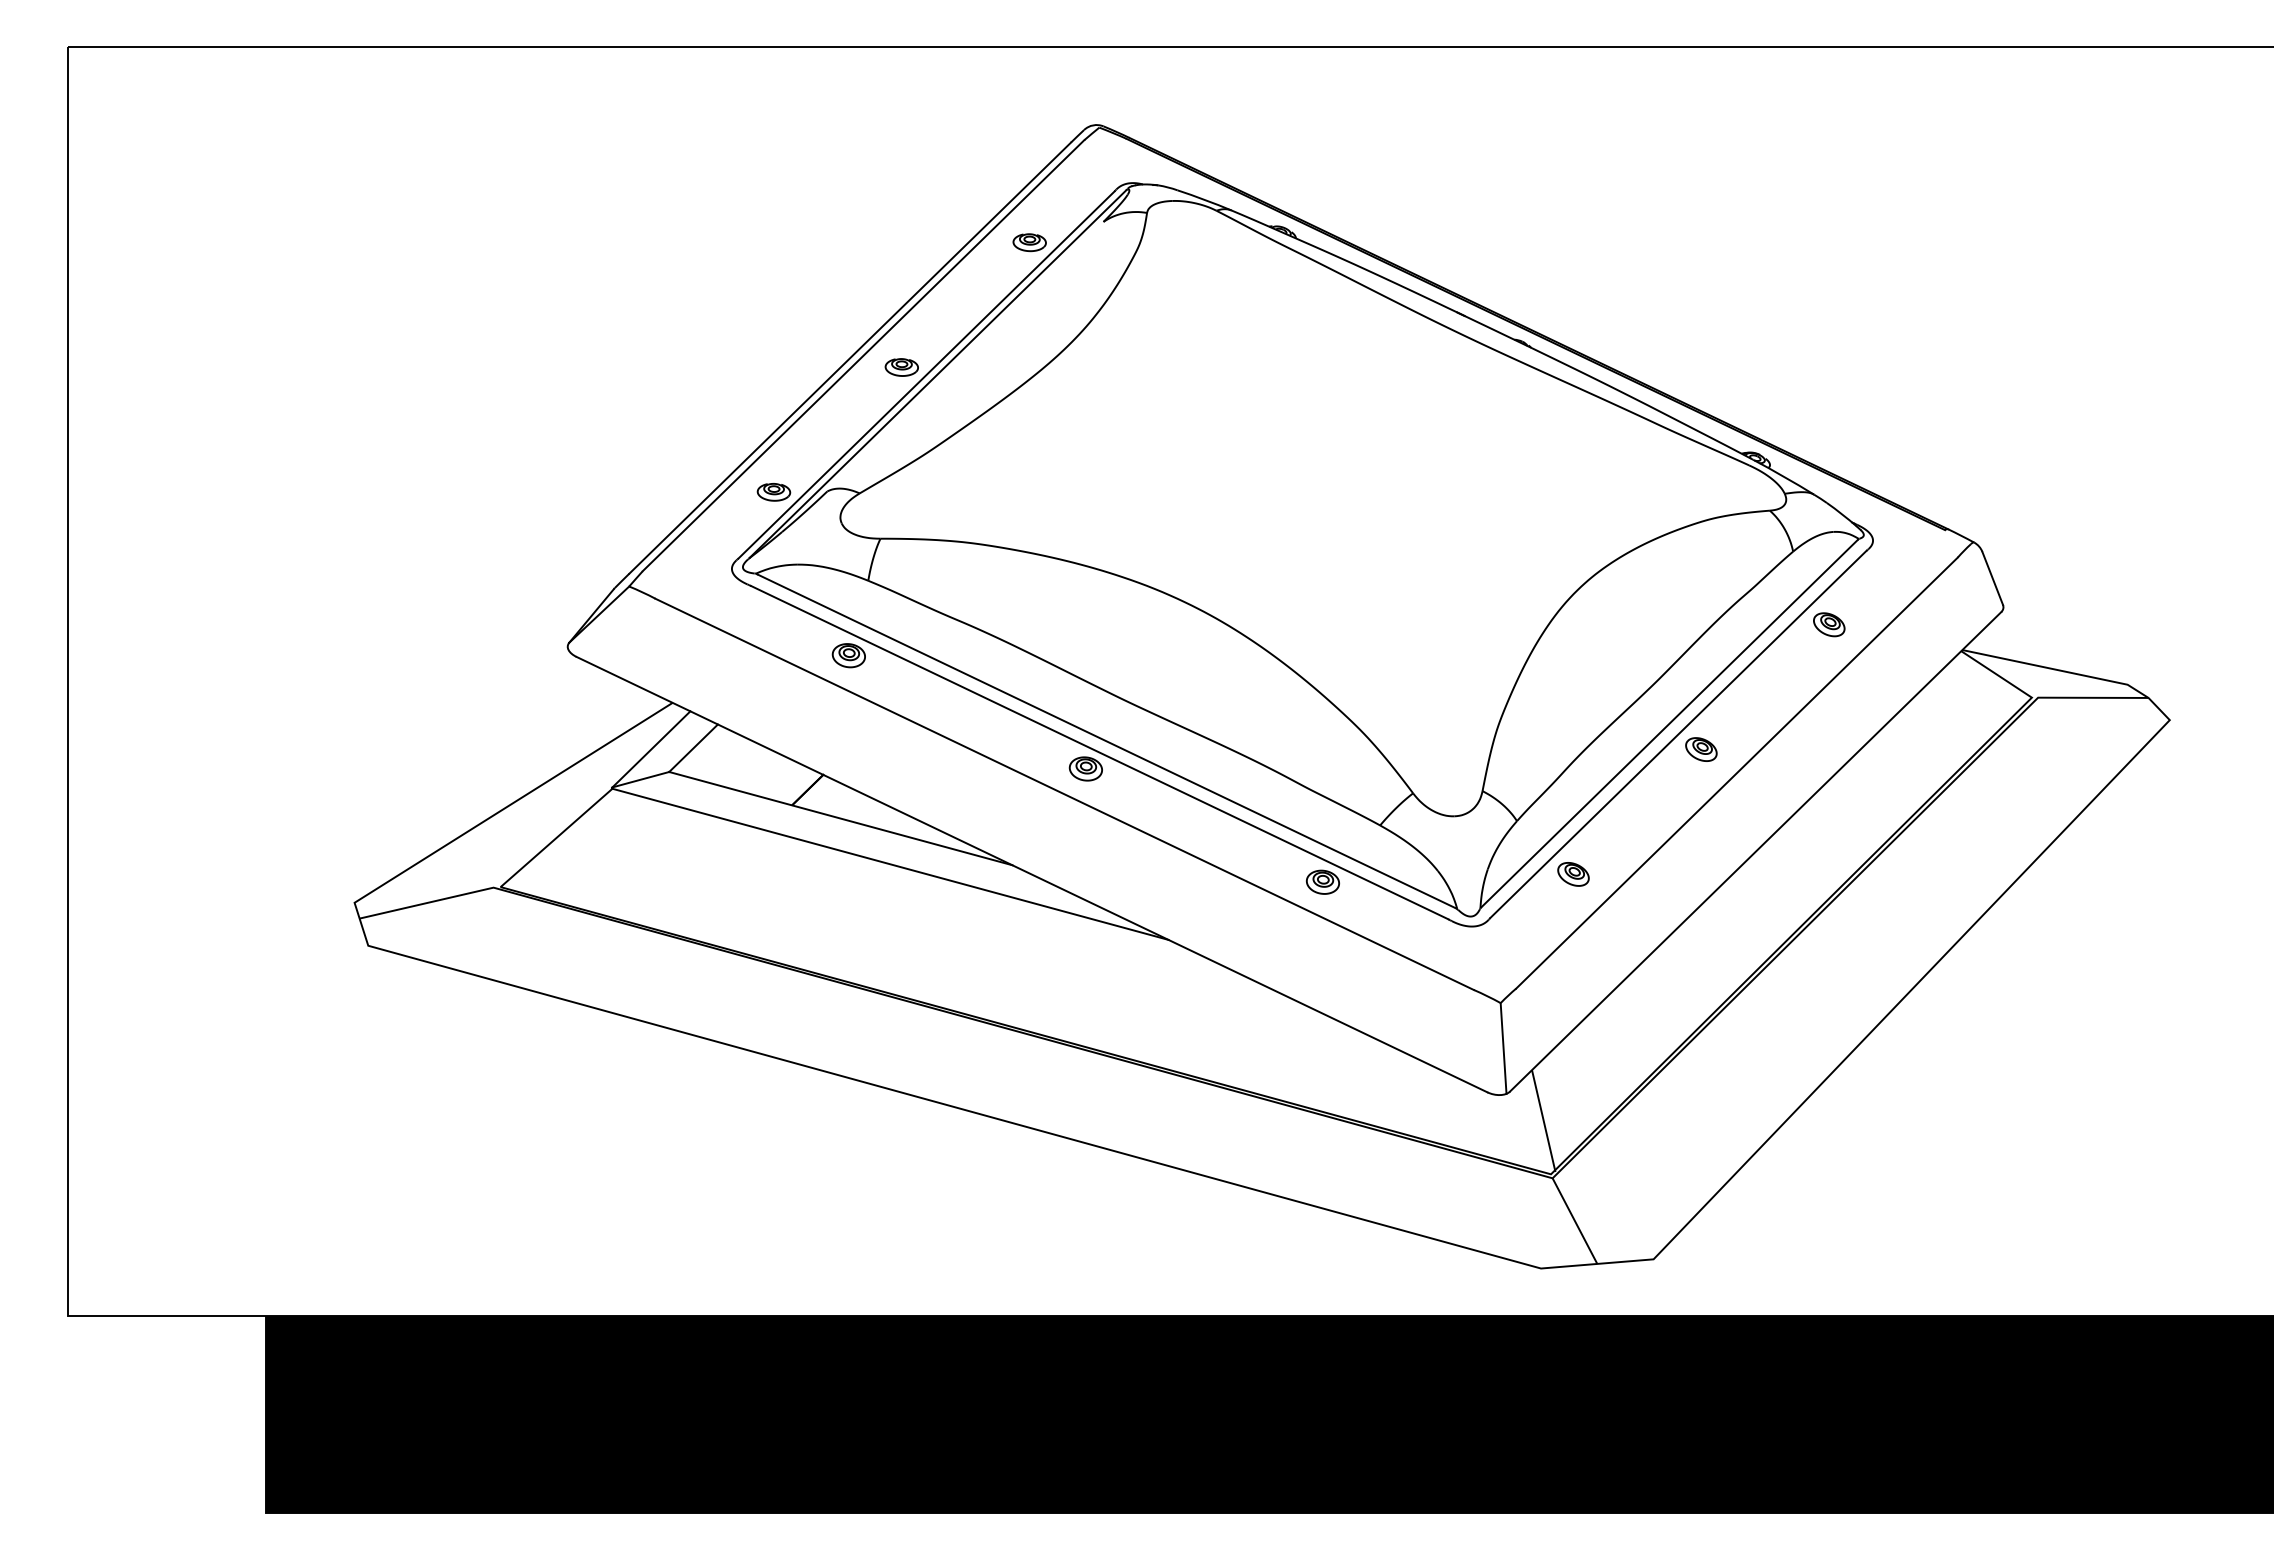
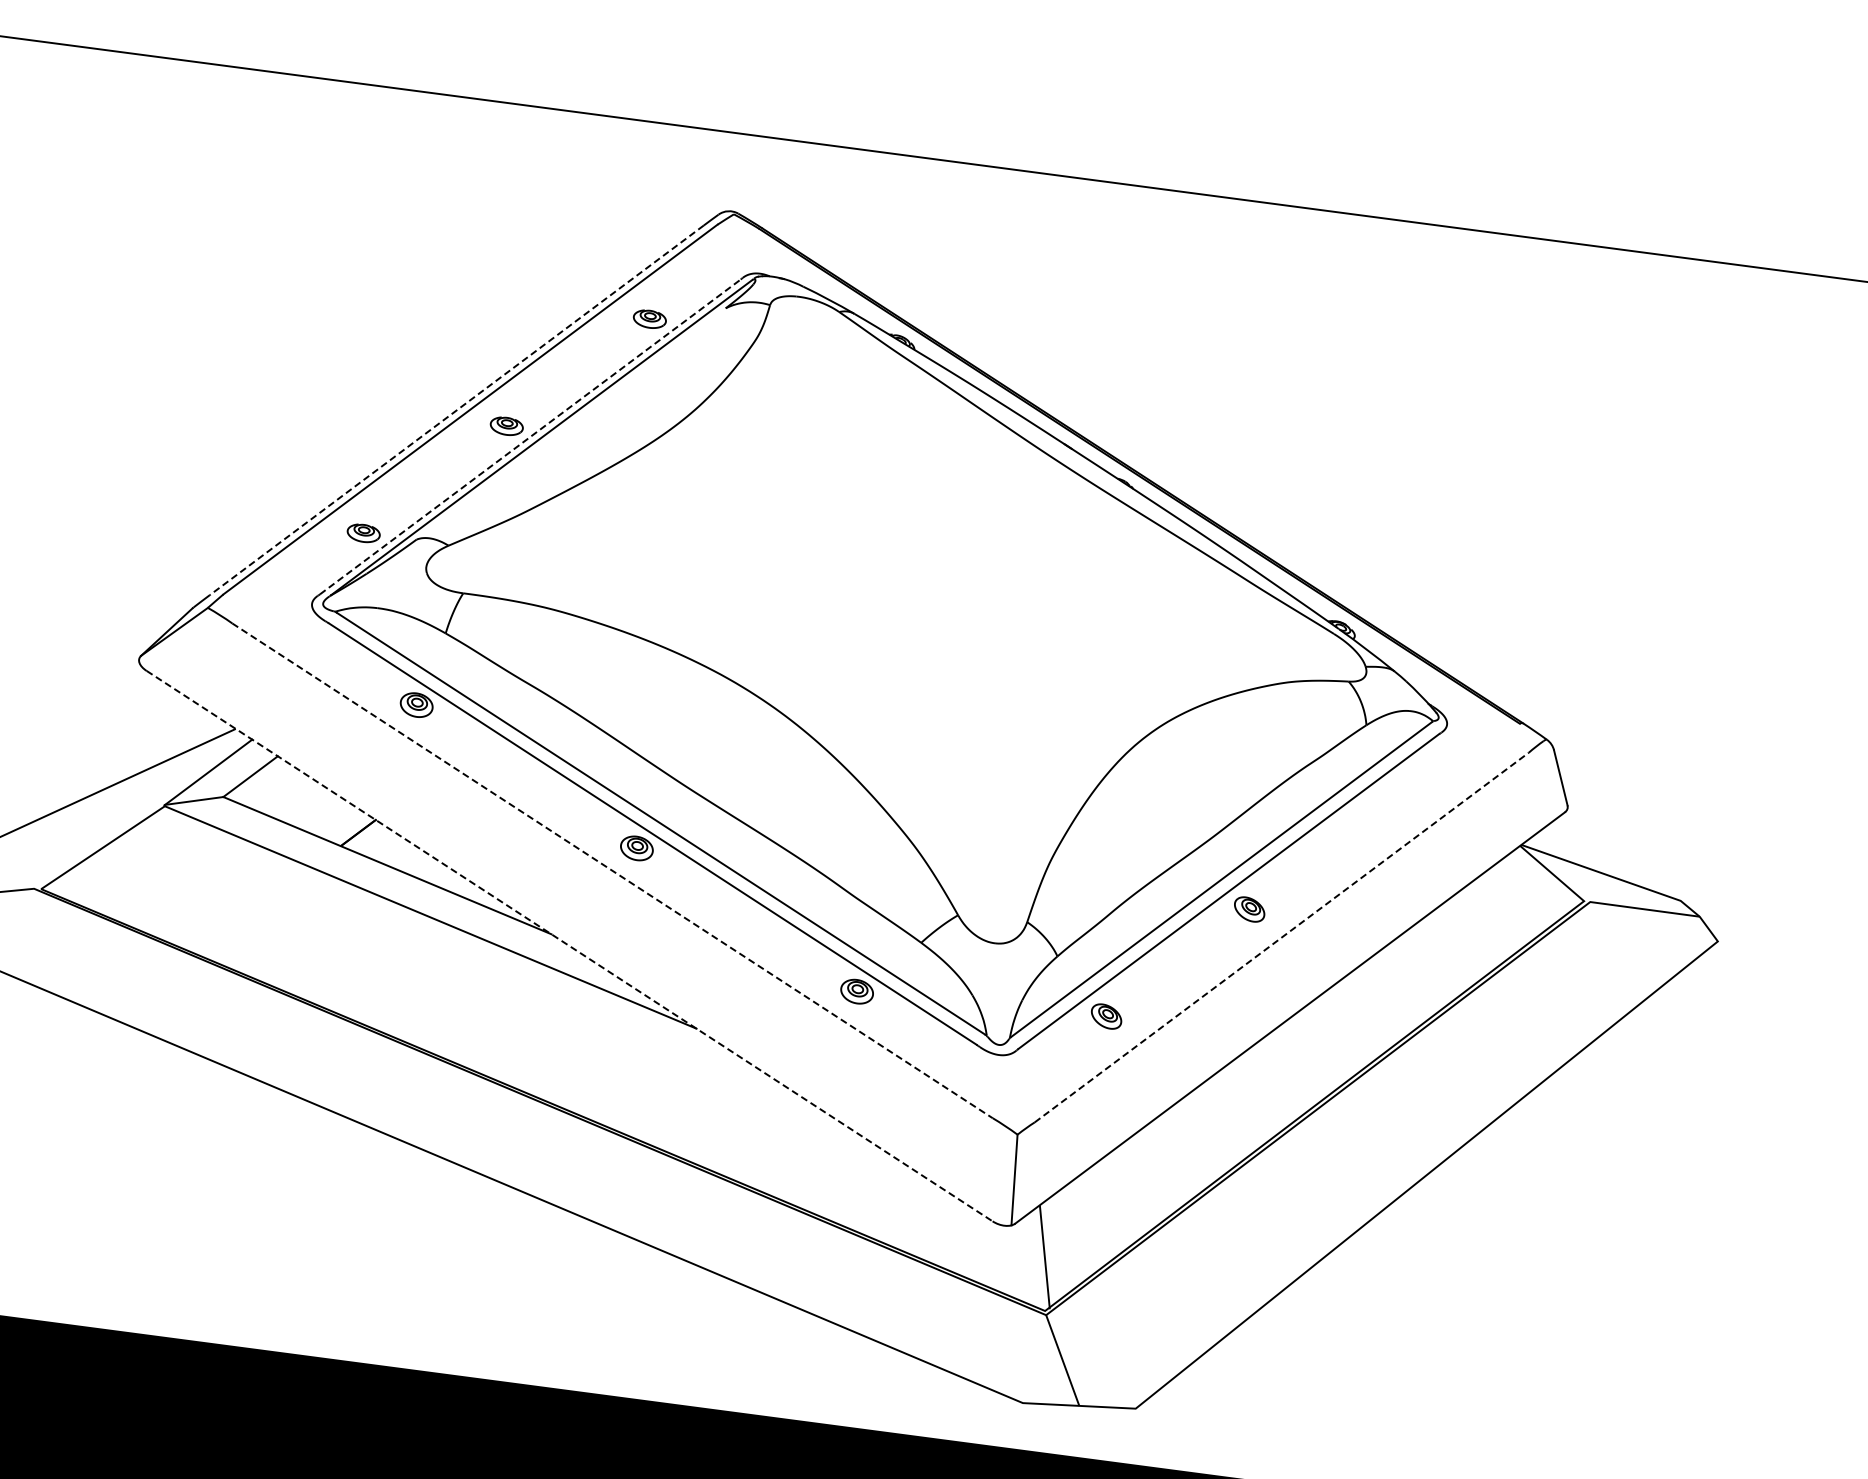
line: (850, 358) -> (457, 410), solid -> dashed
line: (926, 374) -> (530, 436), solid -> dashed
part: (1829, 624) -> (1392, 802), removed
line: (1736, 773) -> (1281, 937), solid -> dashed
line: (1064, 794) -> (612, 870), solid -> dashed
line: (1031, 874) -> (569, 945), solid -> dashed

